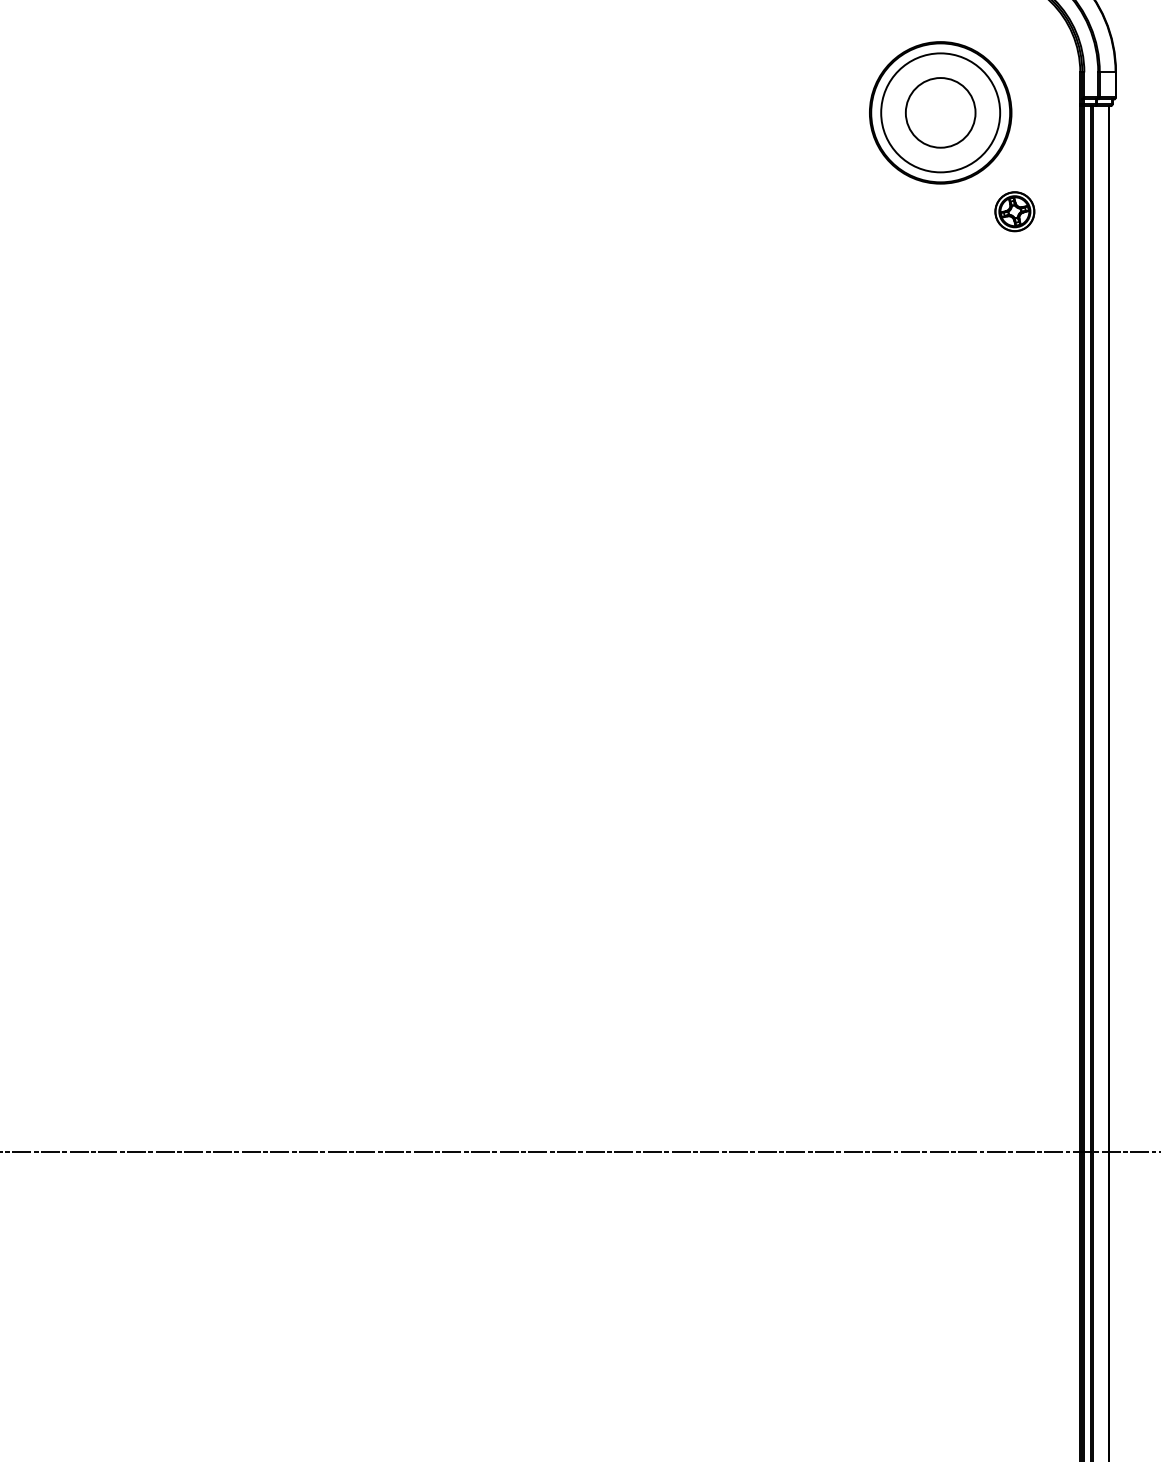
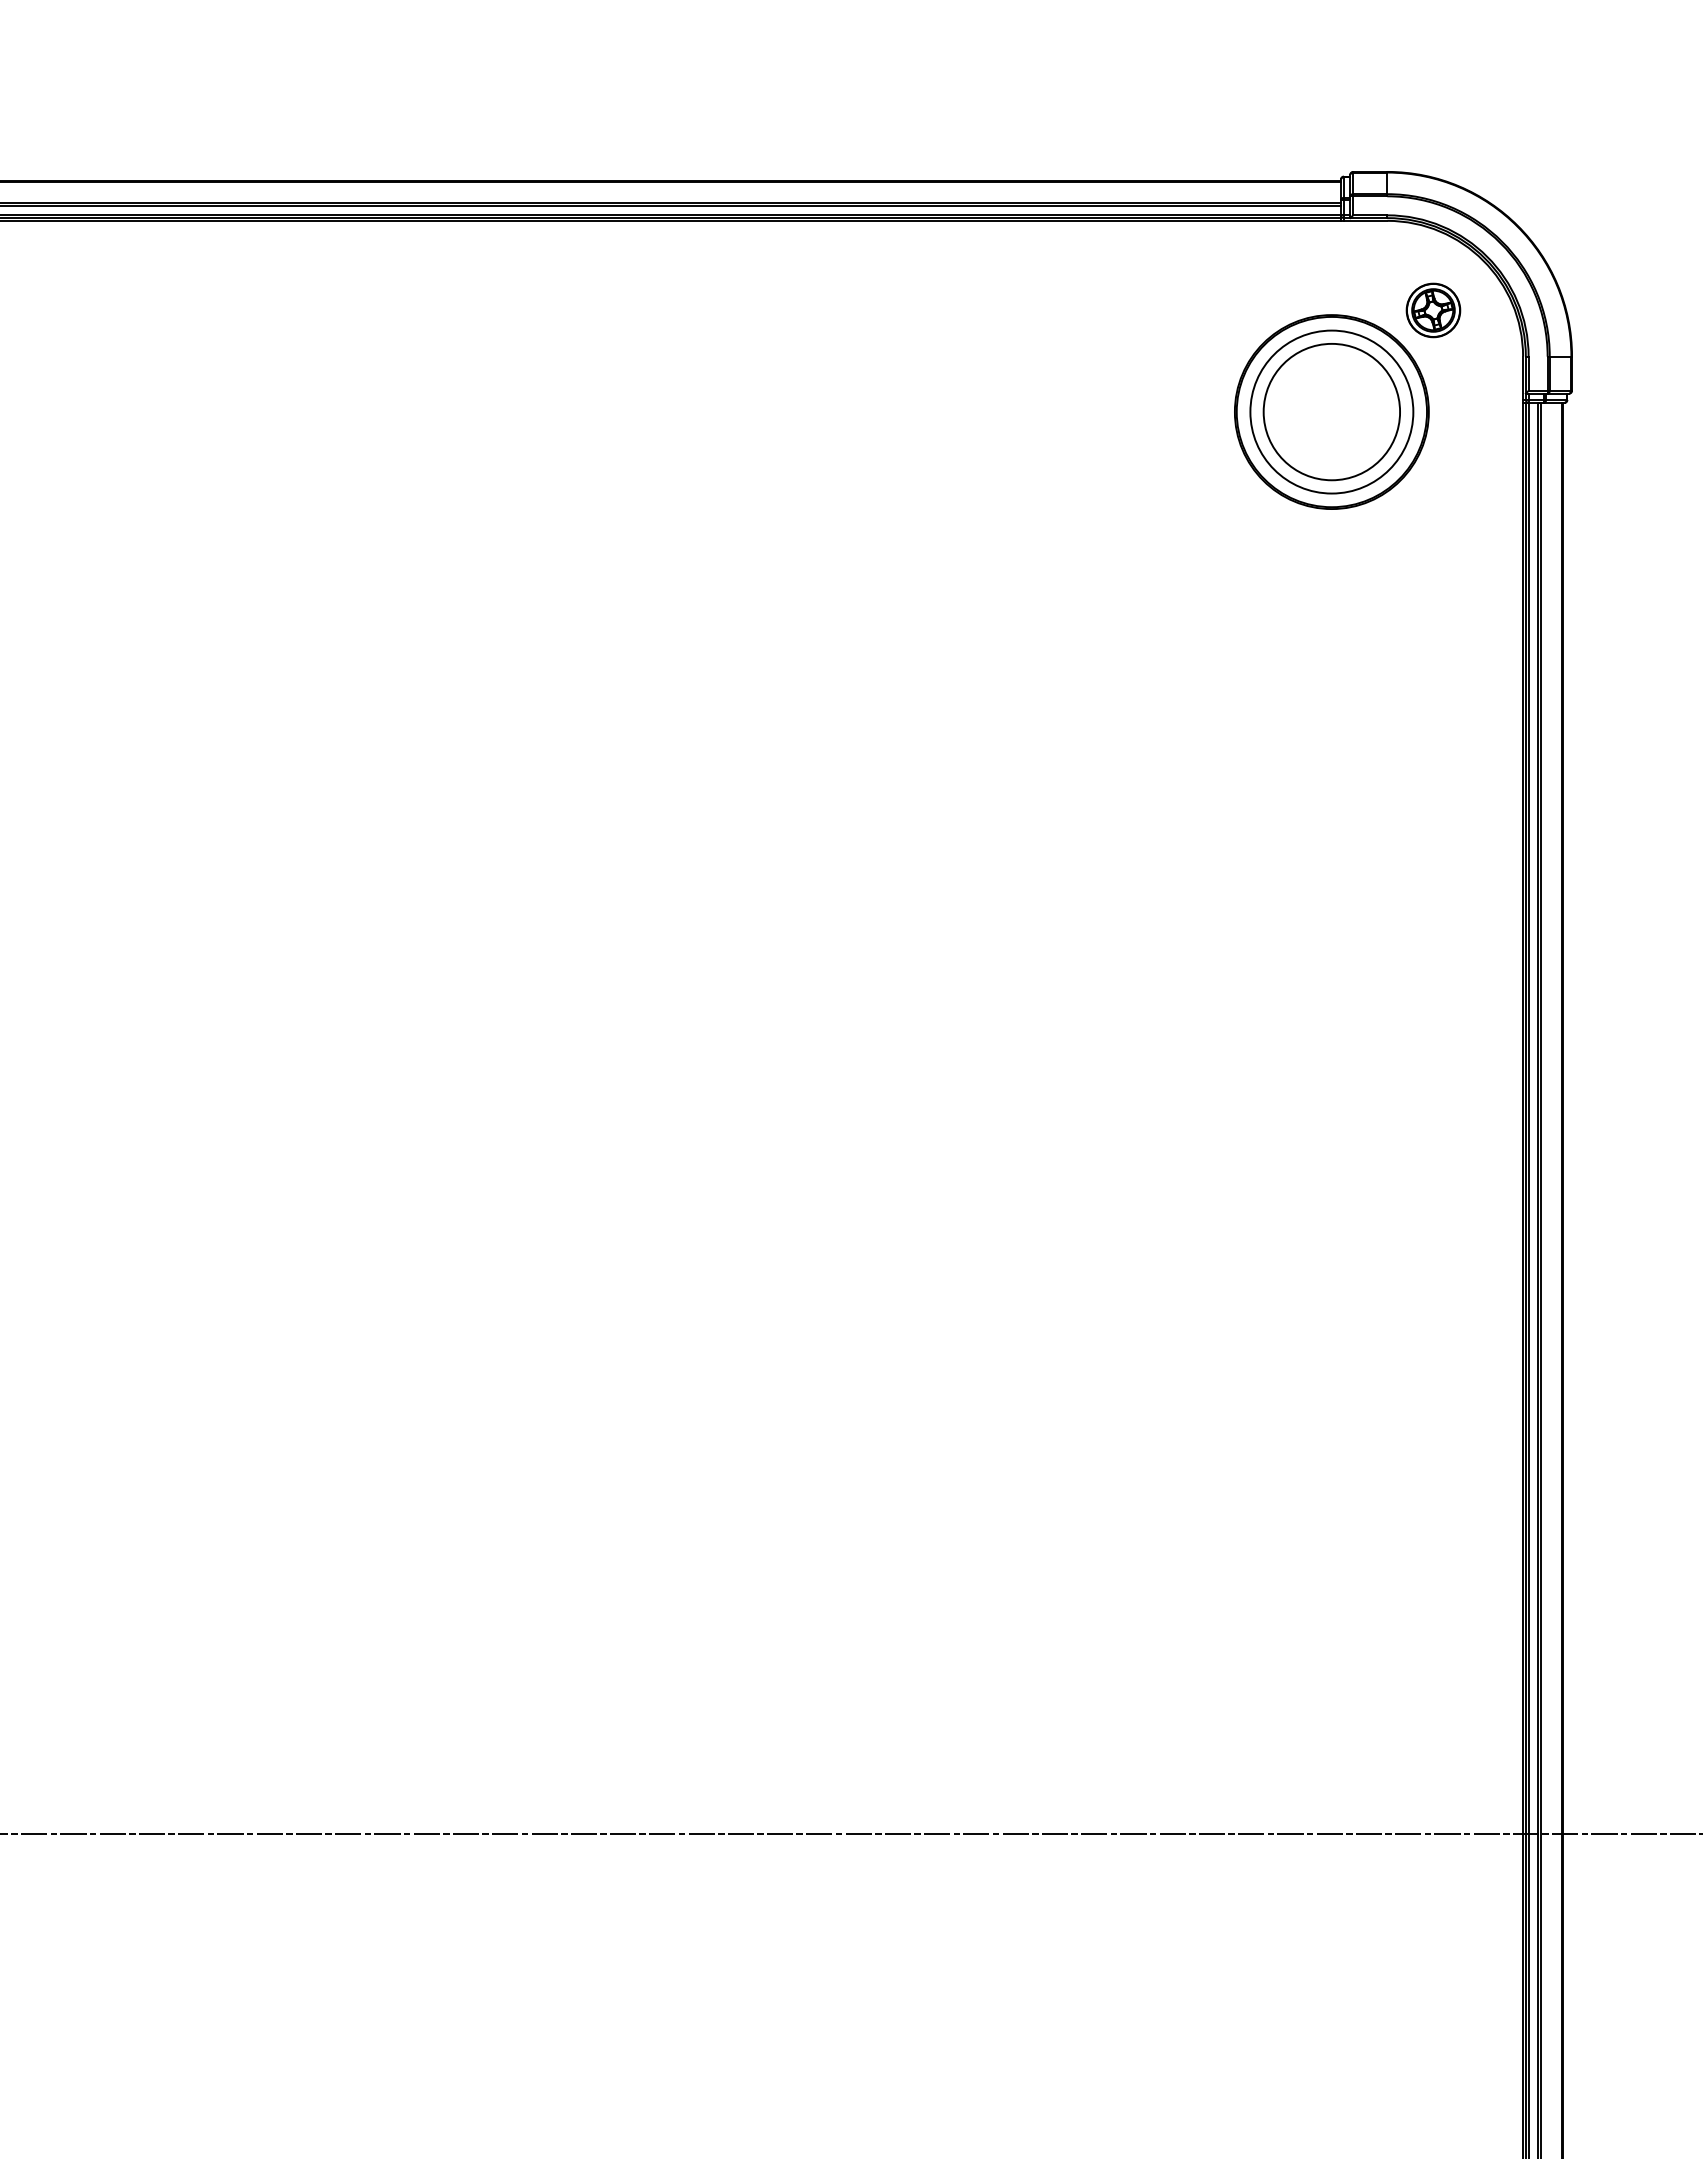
circle: (940, 112) -> (1331, 411), size x1.43
part: (1014, 211) -> (1433, 310), moved

